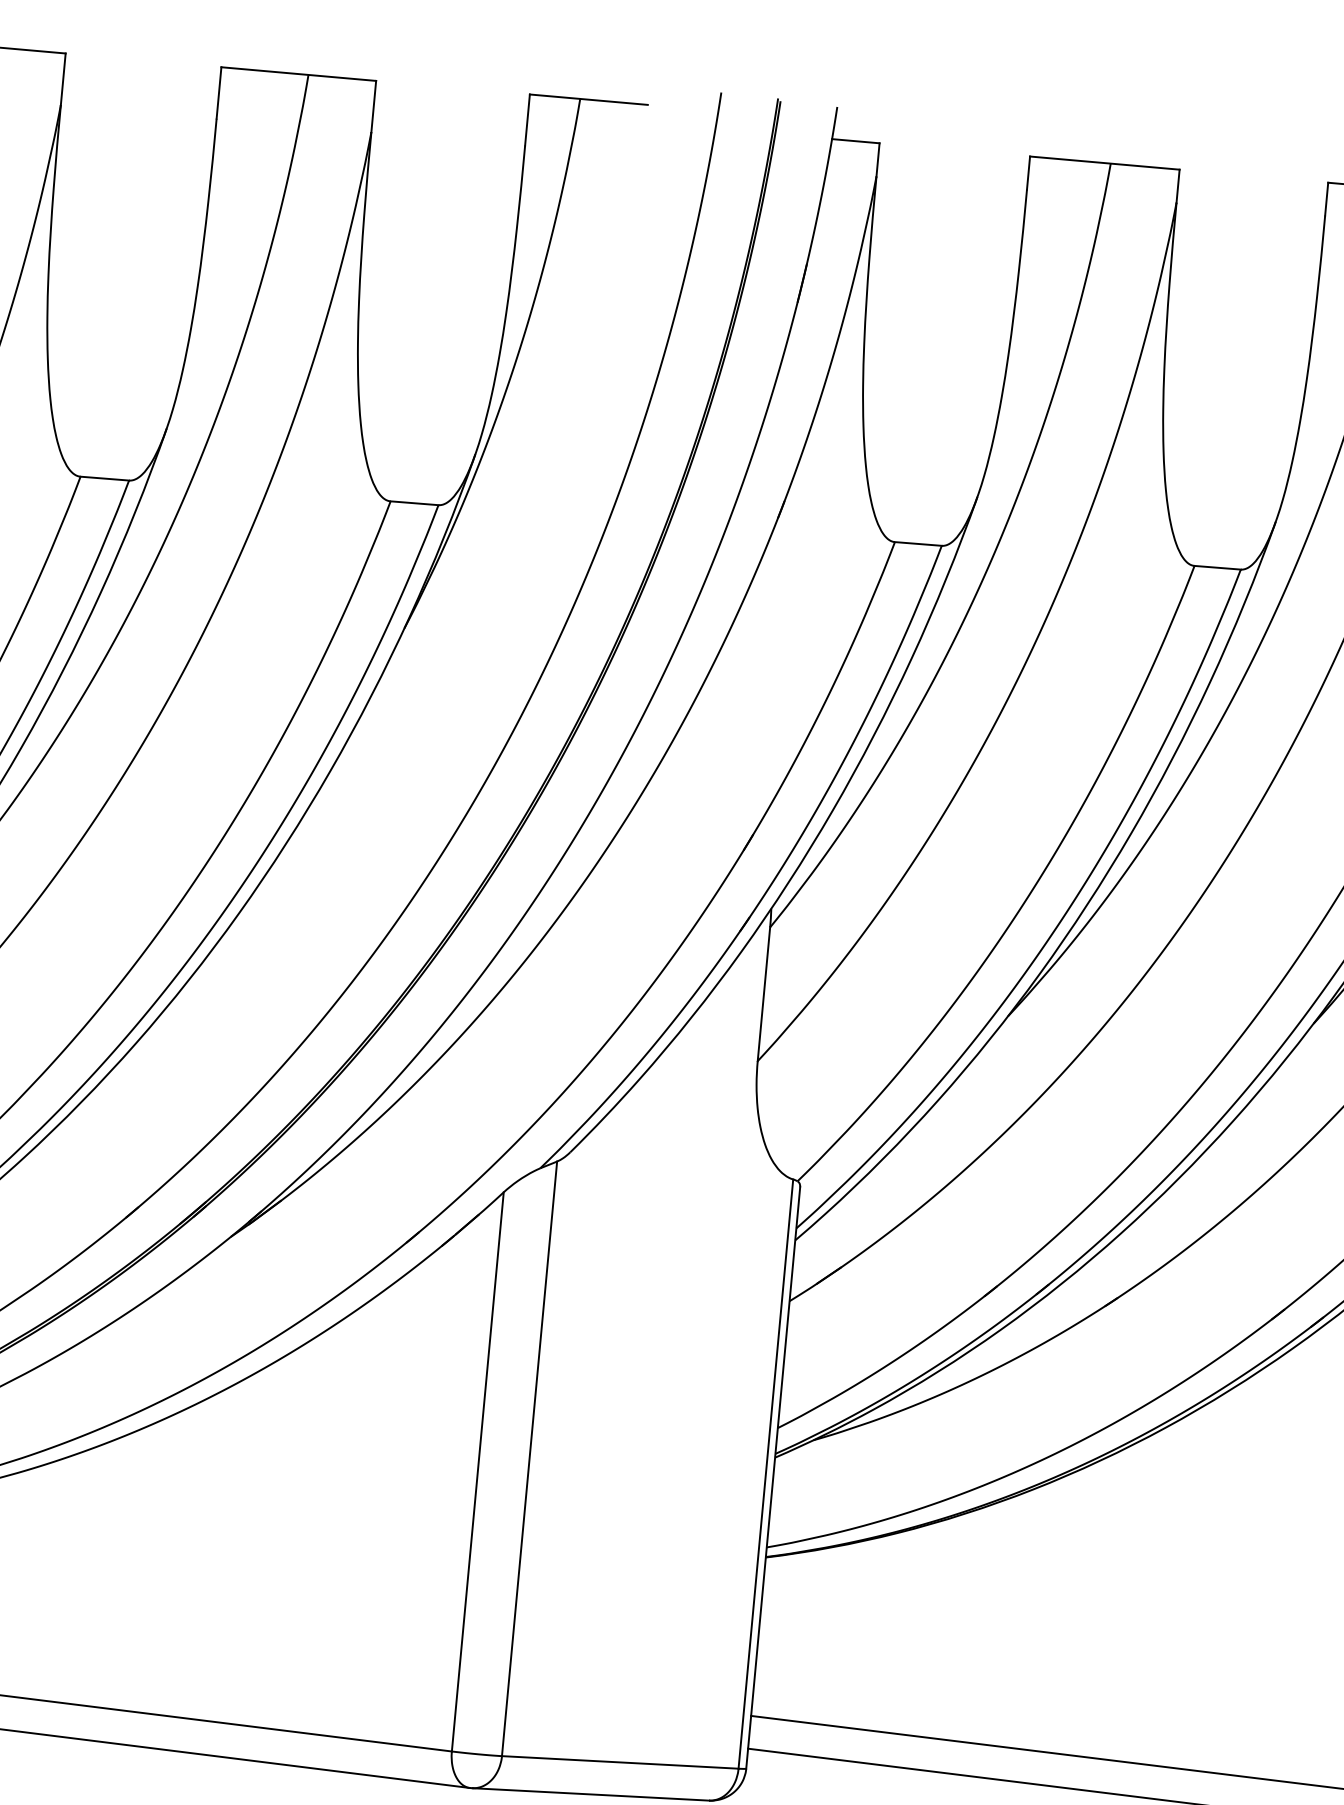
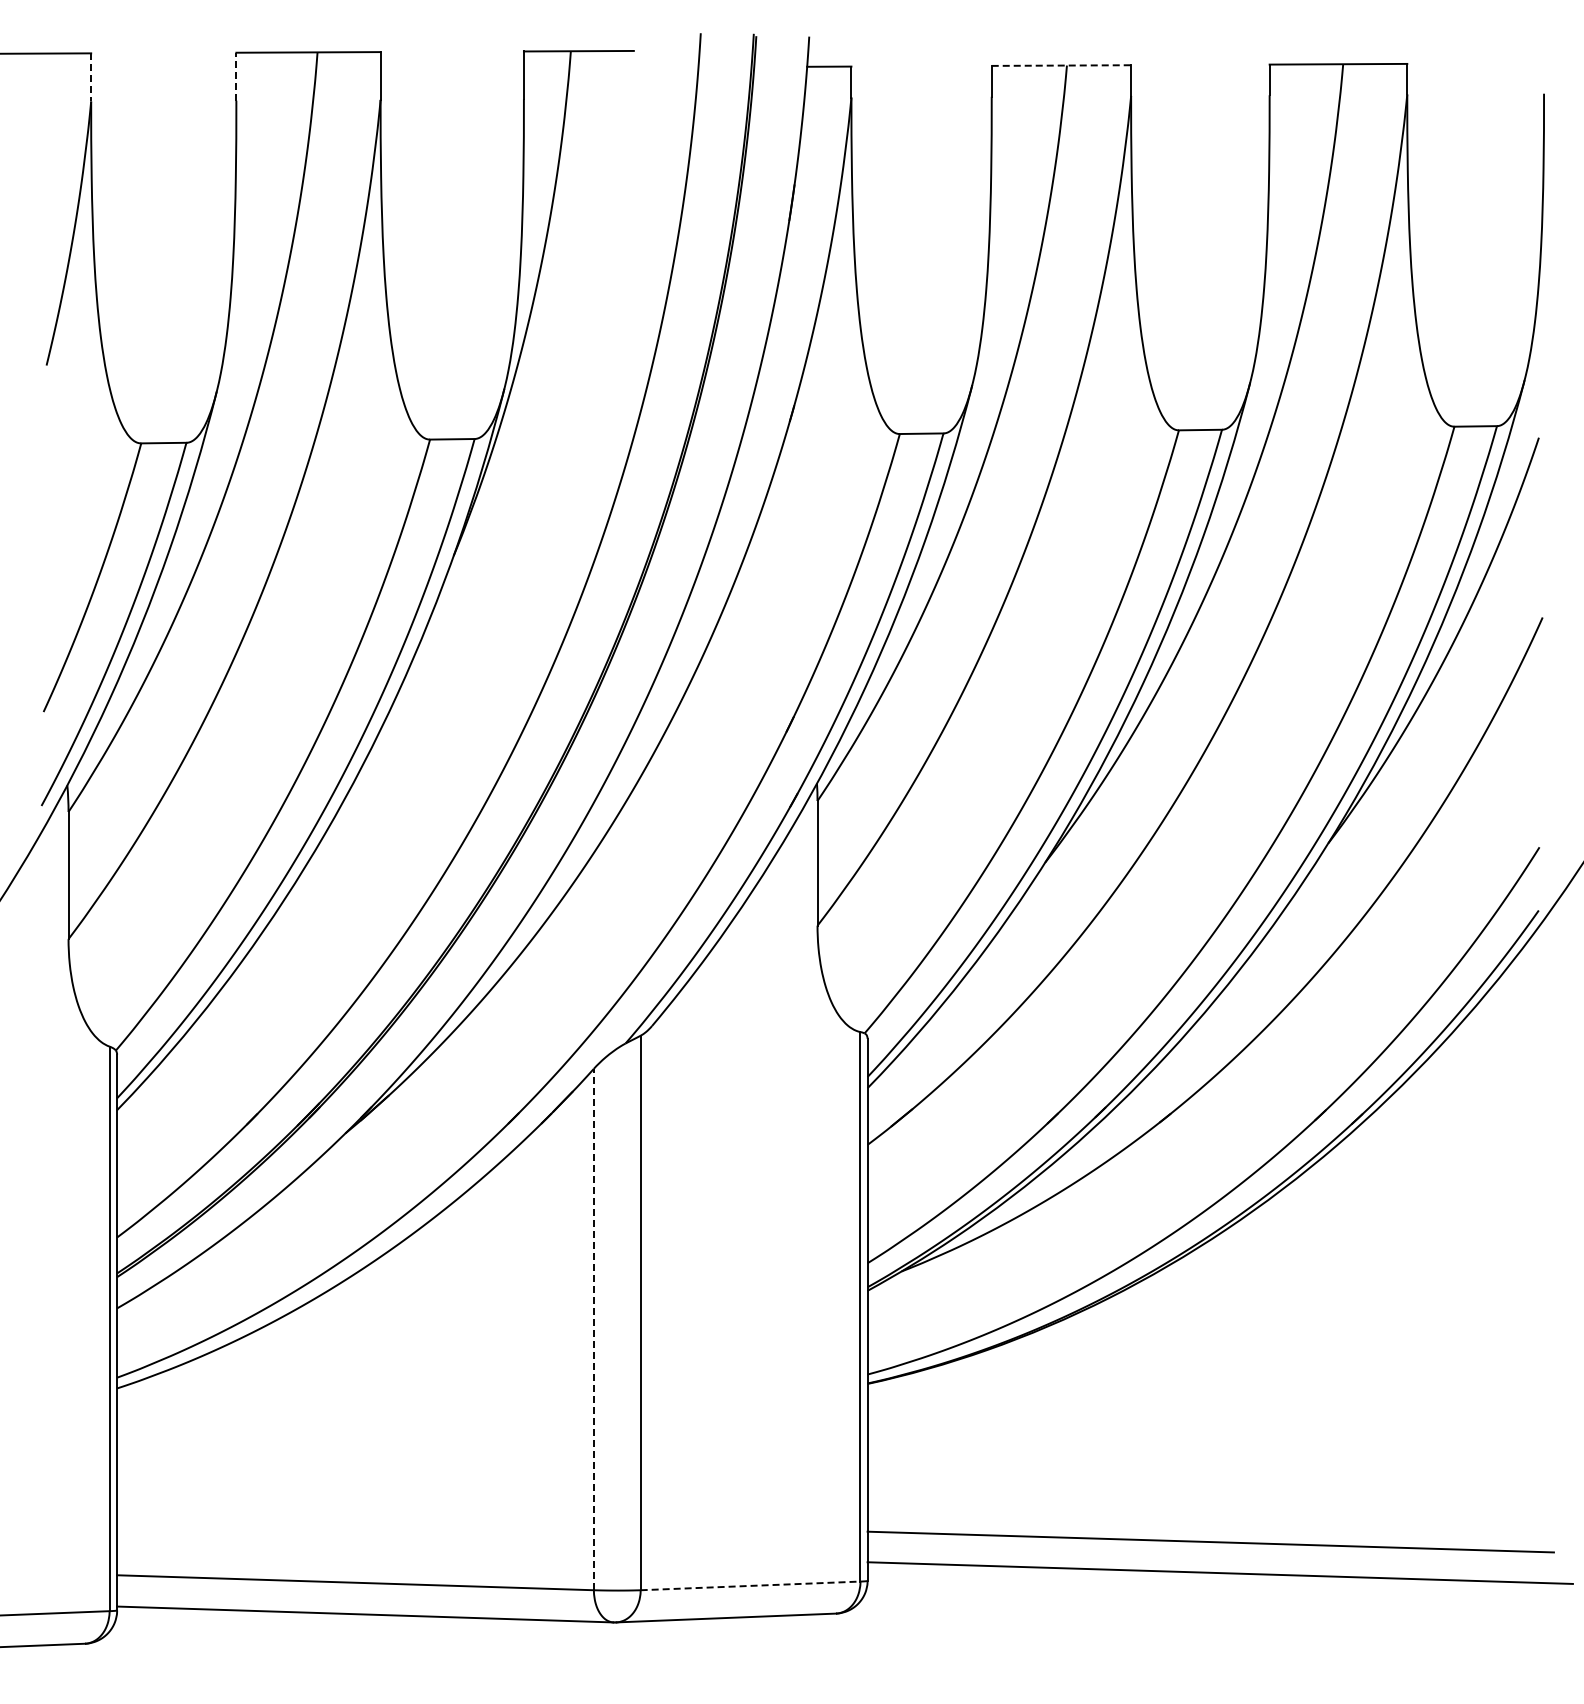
line: (63, 79) -> (91, 77), solid -> dashed
line: (219, 92) -> (236, 76), solid -> dashed
line: (1104, 163) -> (1061, 65), solid -> dashed
line: (477, 1471) -> (593, 1329), solid -> dashed
line: (620, 1761) -> (750, 1585), solid -> dashed

